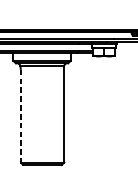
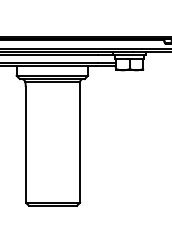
line: (20, 115) -> (25, 144), dashed -> solid

